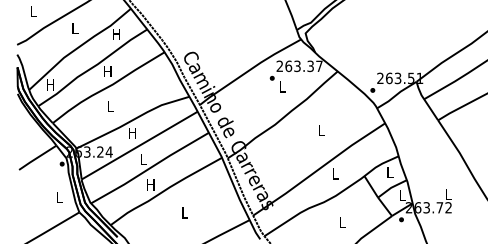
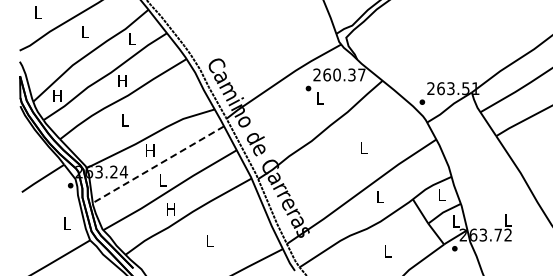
text: (115, 34) -> (131, 38), H -> L
text: (296, 65) -> (336, 74), 263.37 -> 260.37
line: (139, 145) -> (158, 164), solid -> dashed

